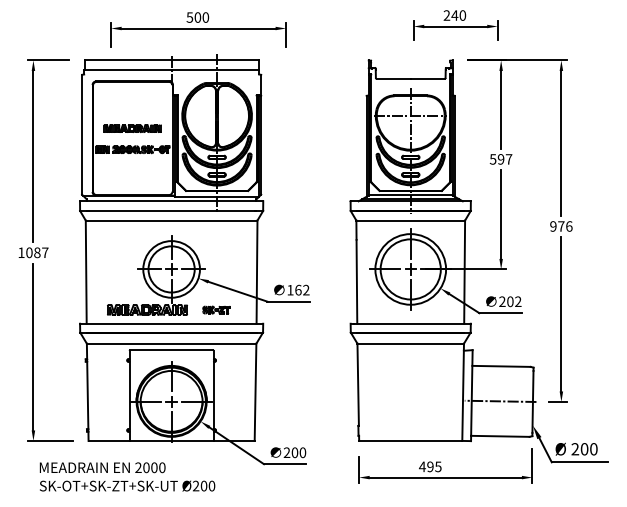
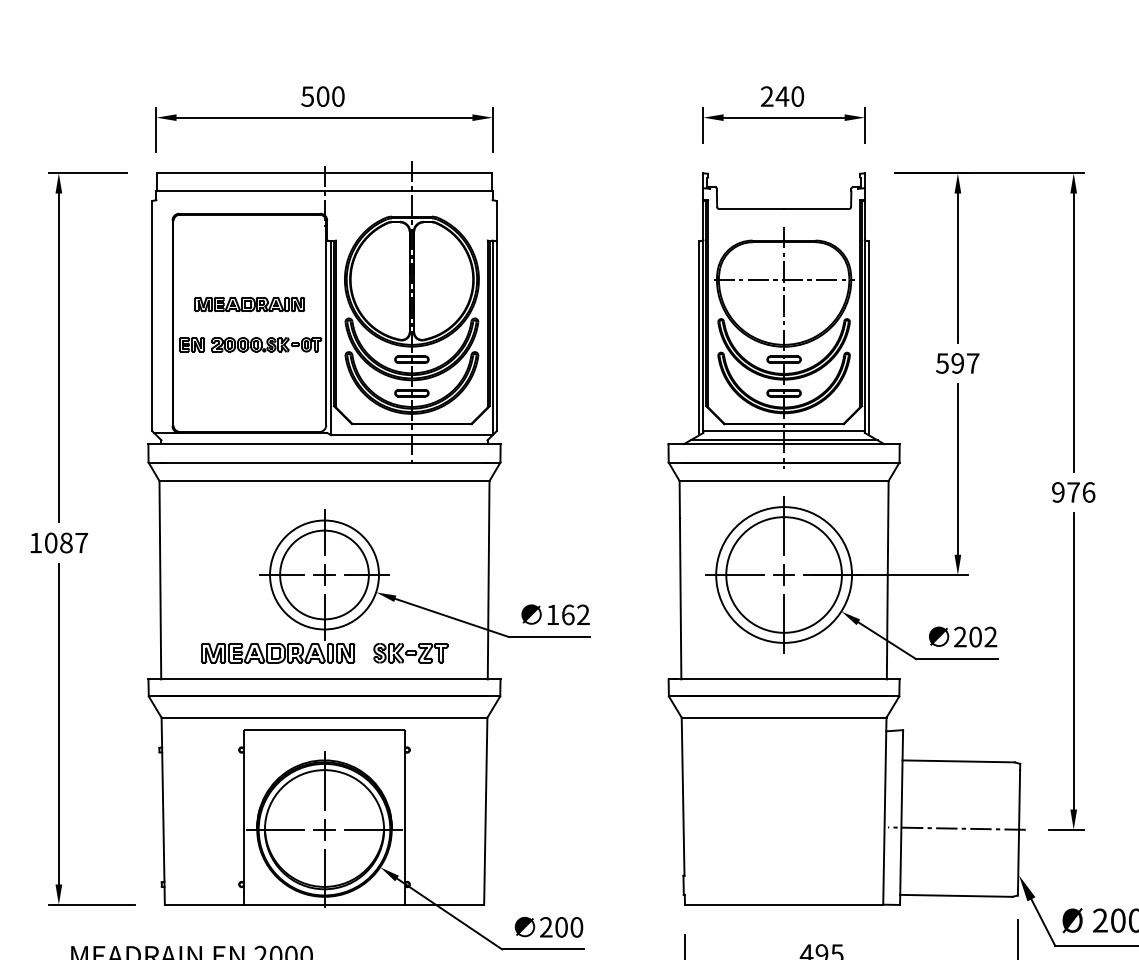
part: (455, 25) -> (783, 115), moved
part: (198, 29) -> (324, 119), moved
part: (216, 309) -> (410, 652), size x1.43

